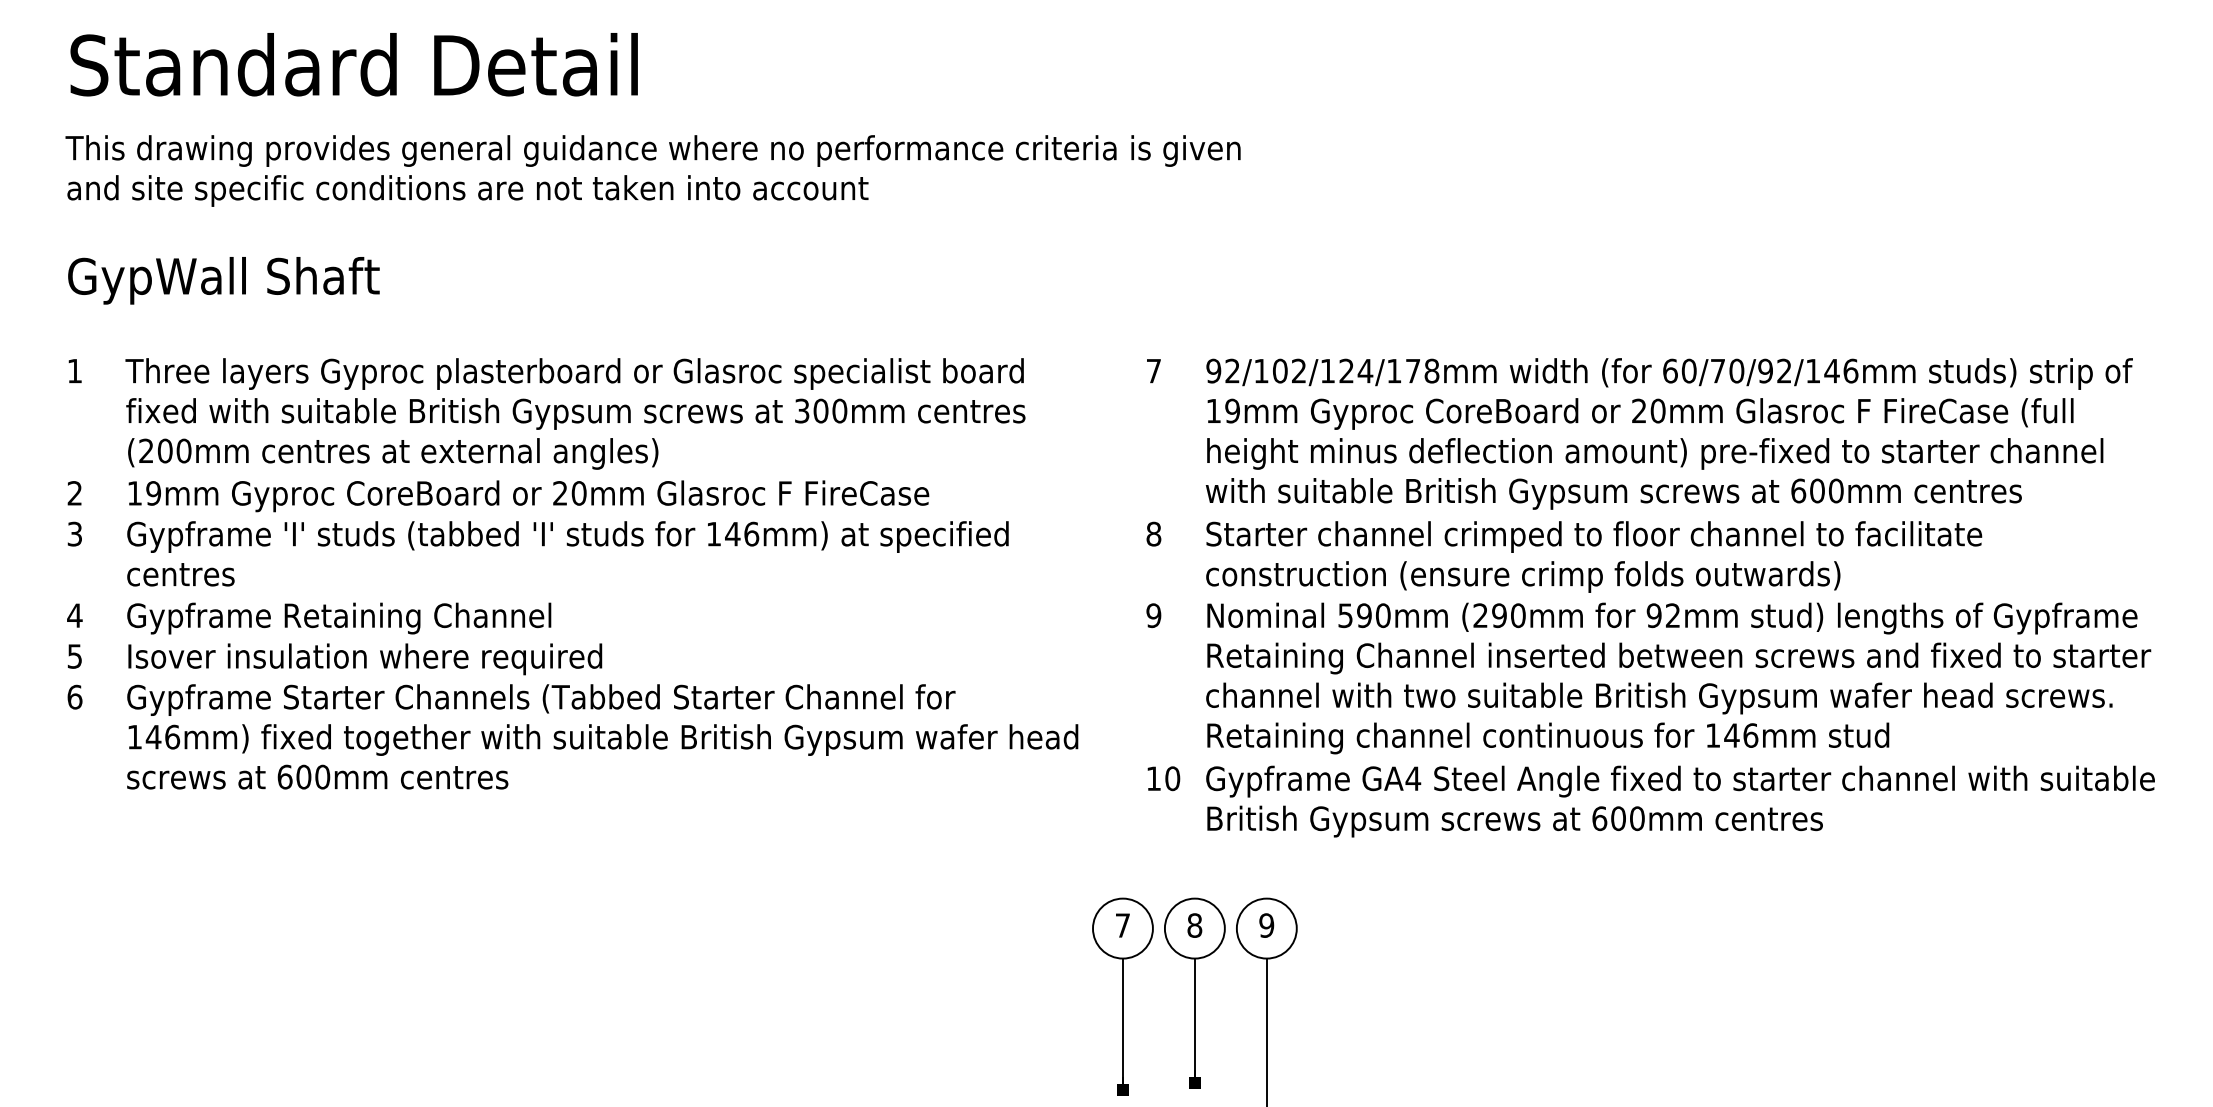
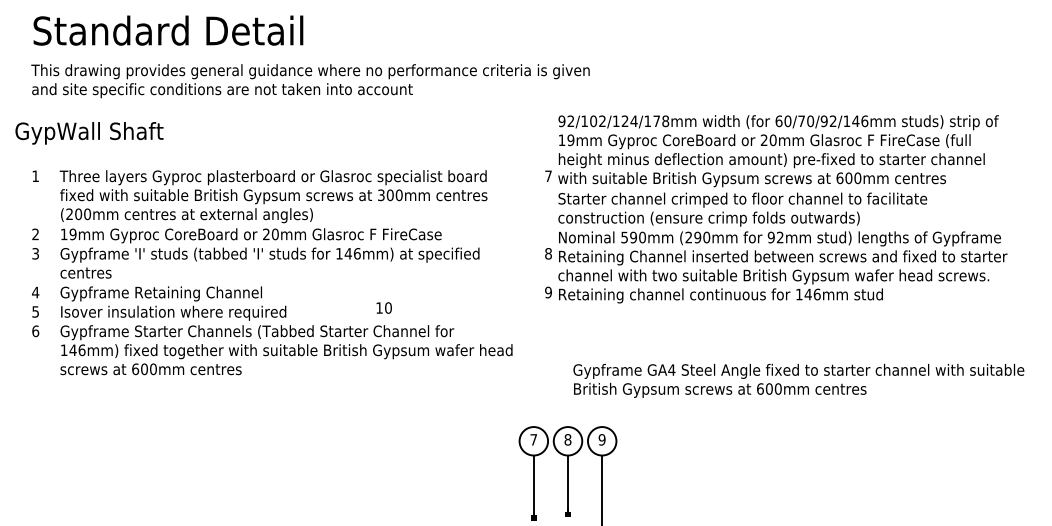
text: (223, 281) -> (89, 133), moved
text: (1677, 556) -> (782, 209), moved
text: (1162, 777) -> (383, 307), moved

